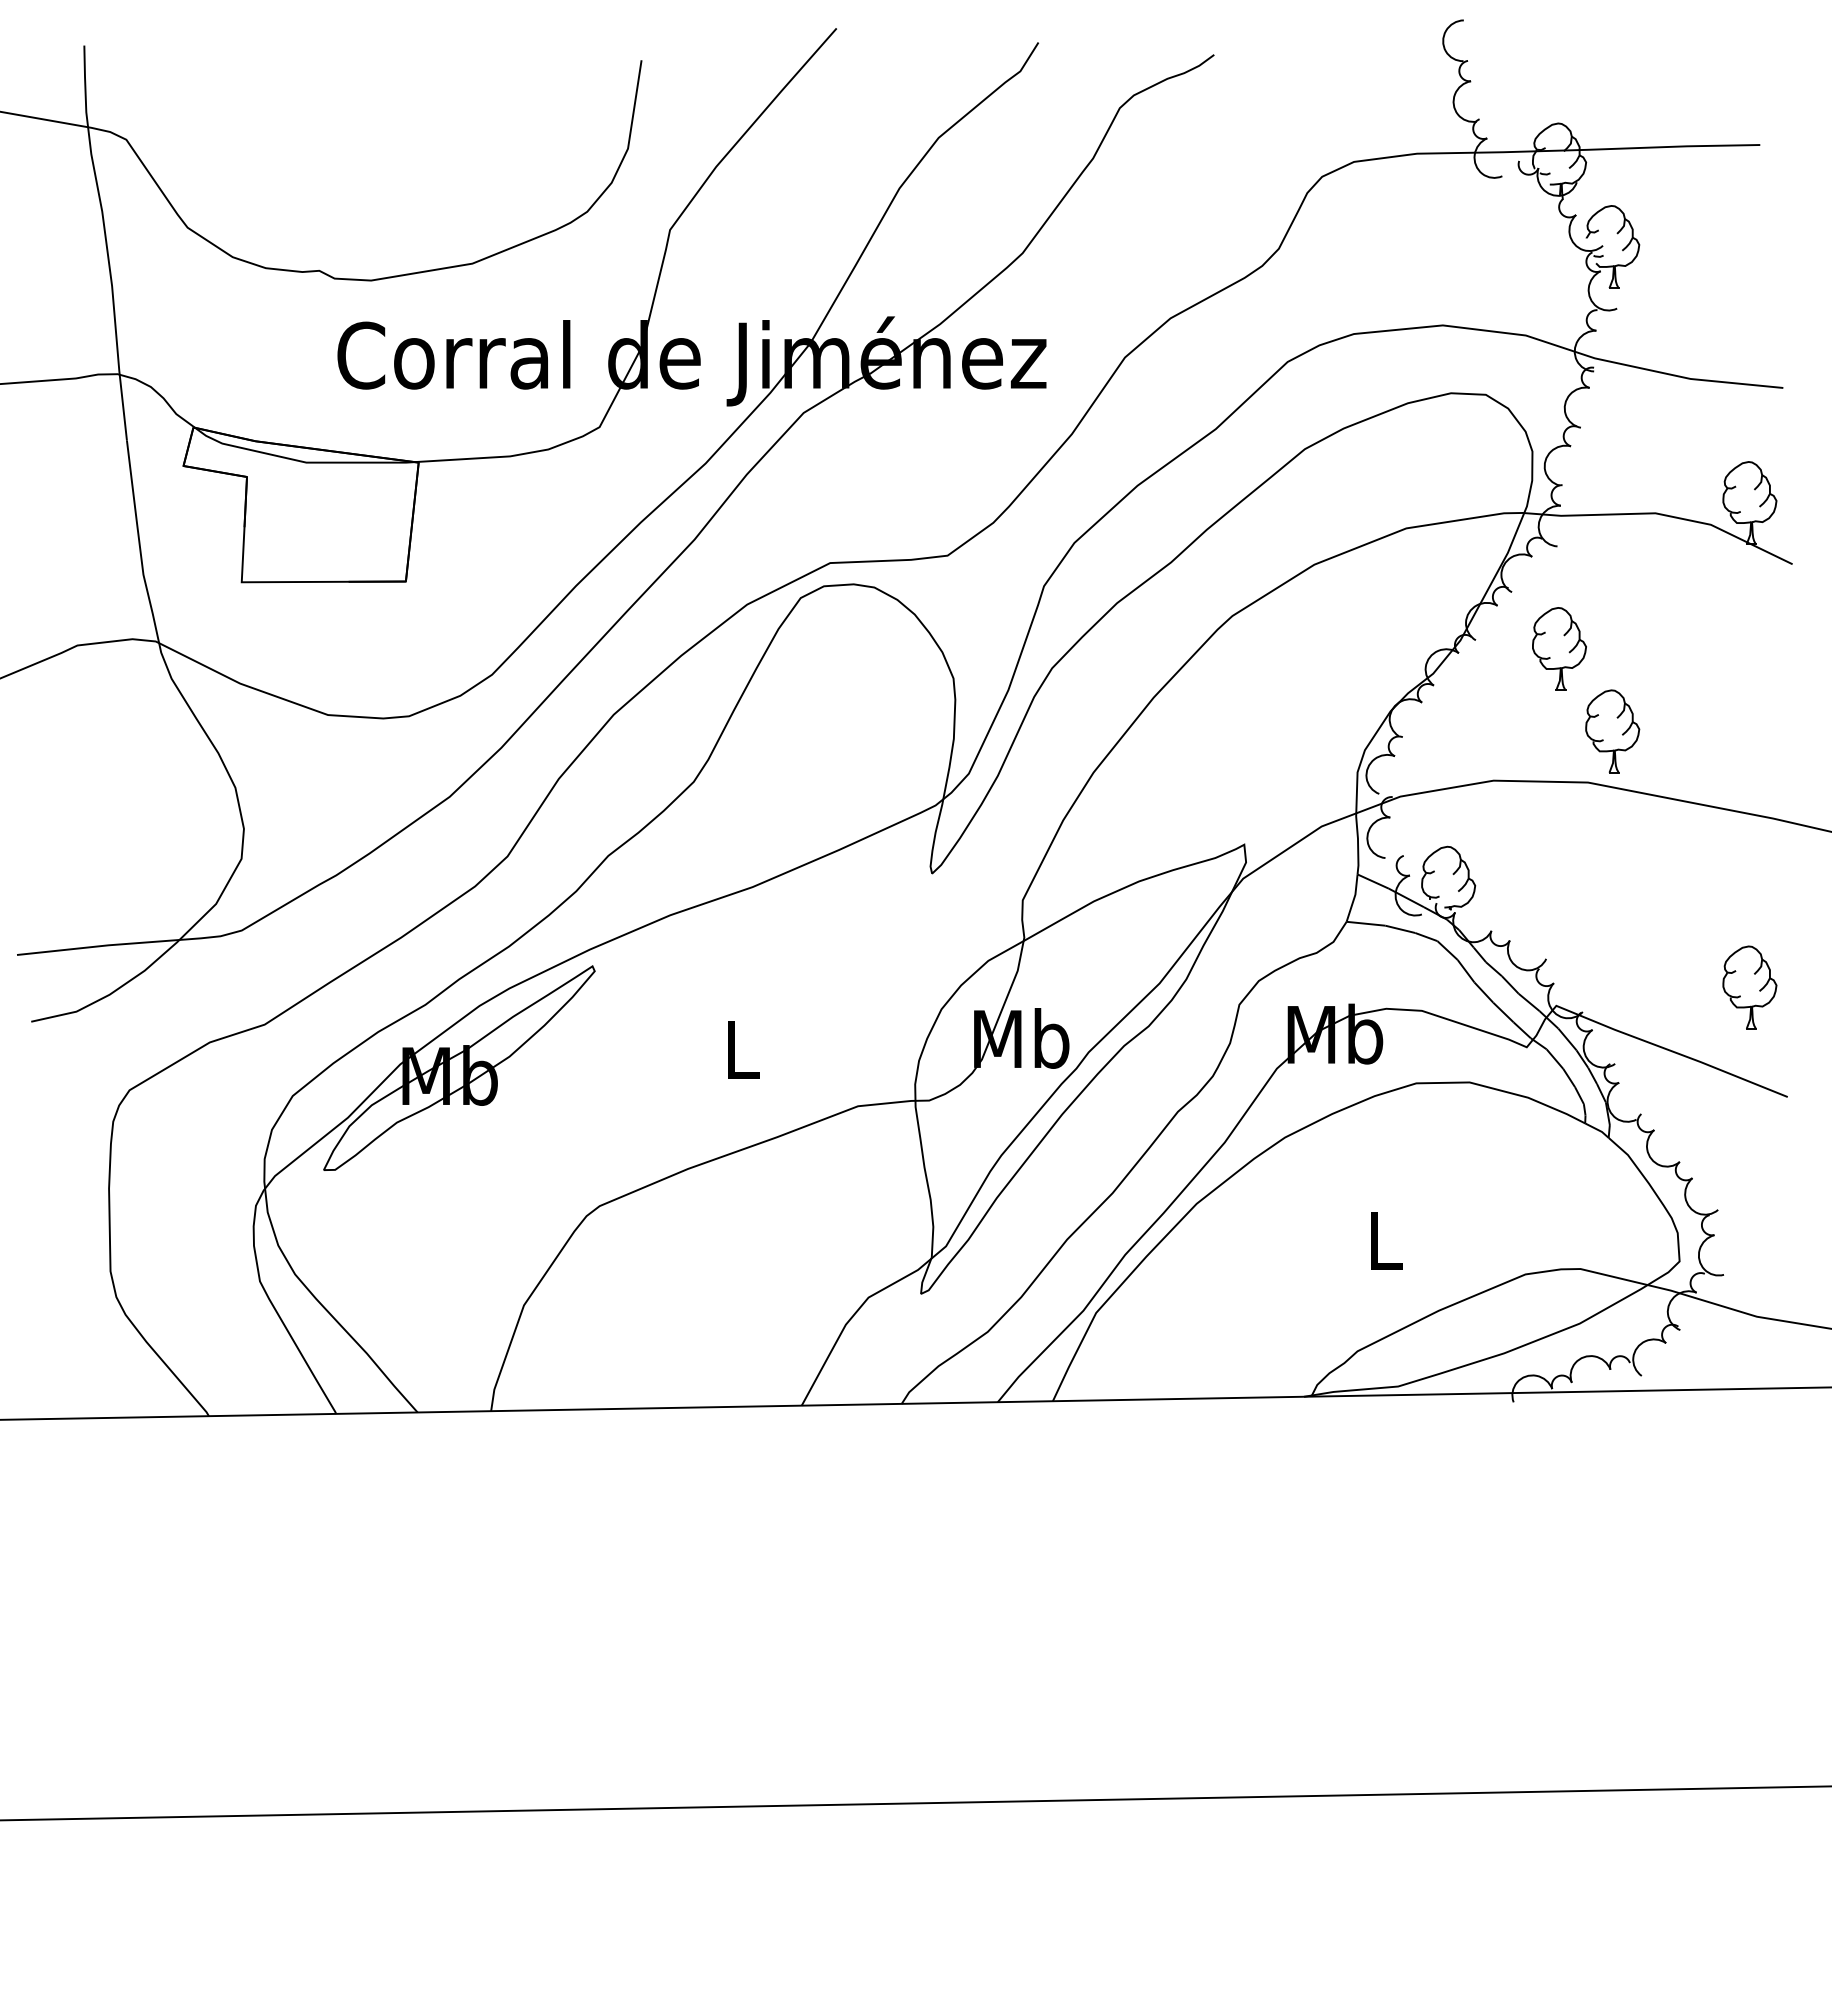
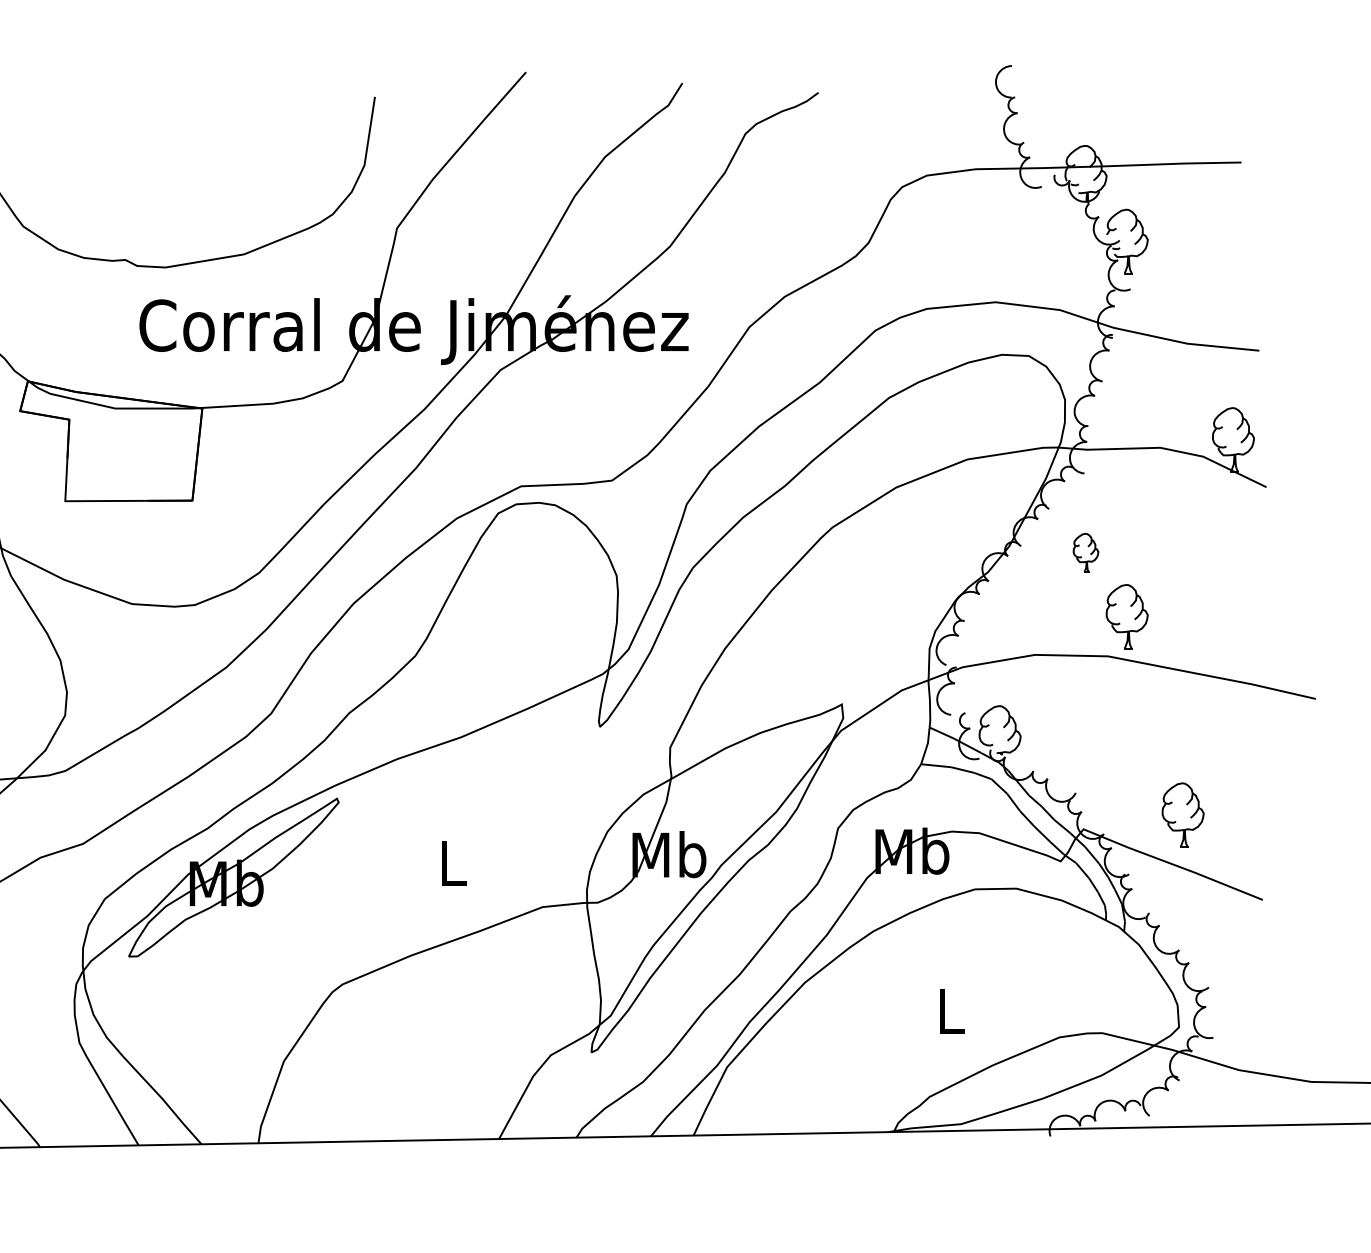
part: (1559, 648) -> (1086, 552), size x0.6
part: (1749, 987) -> (1182, 815), moved

